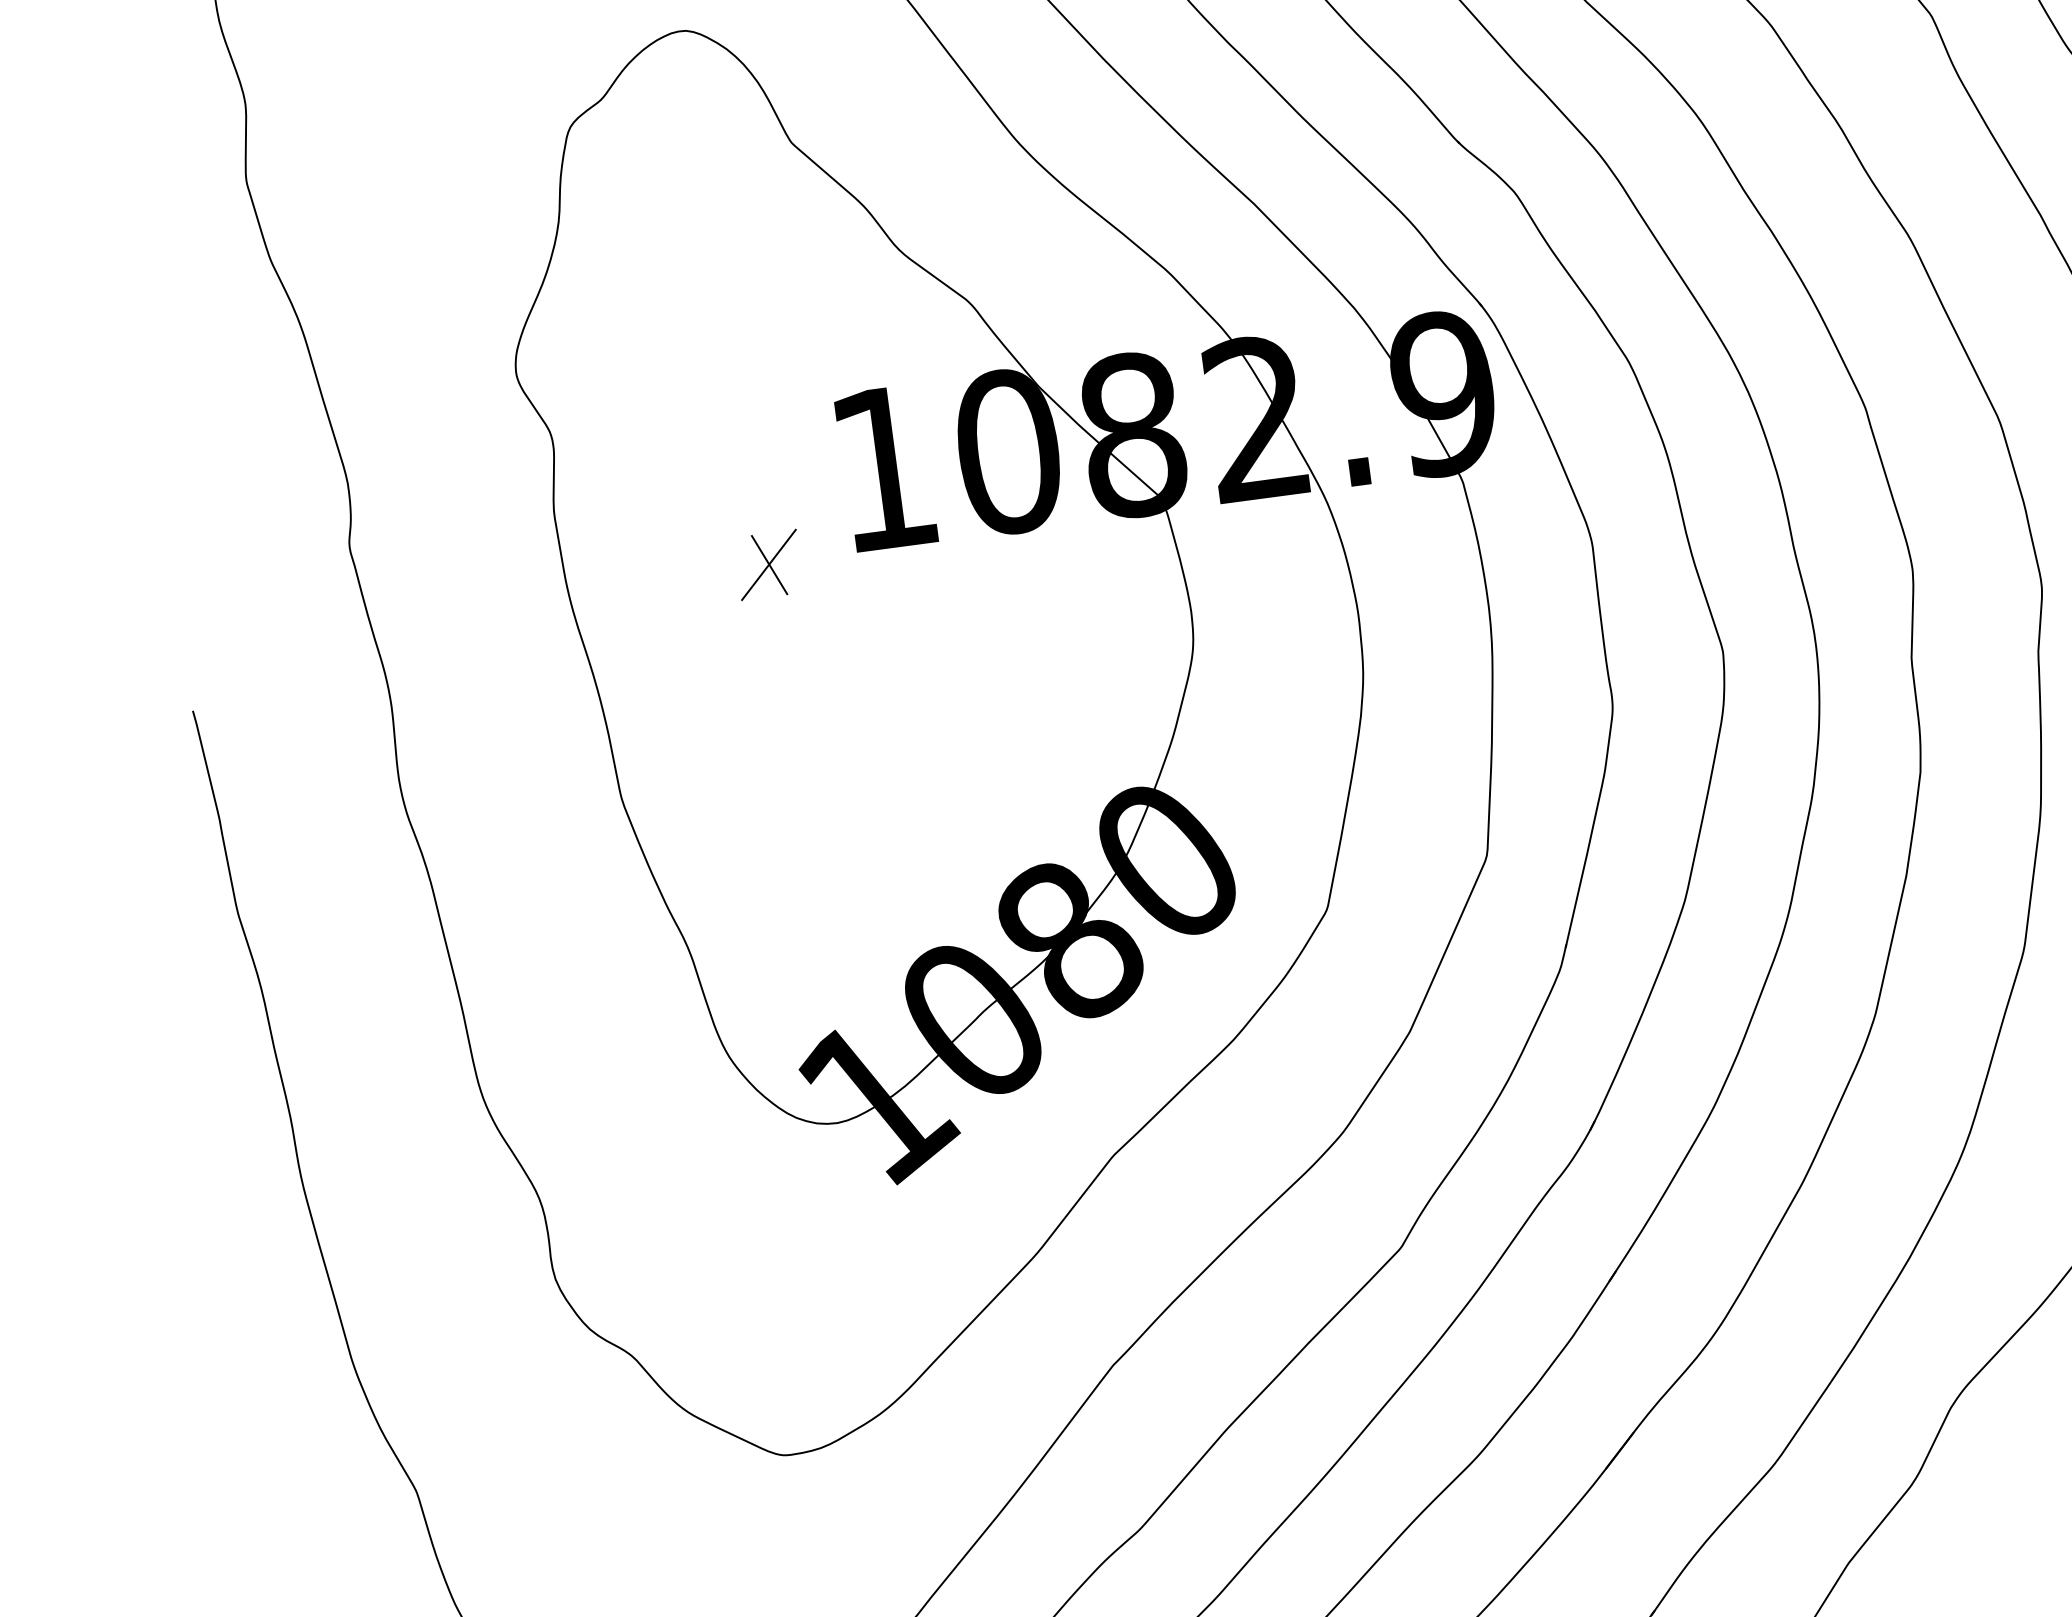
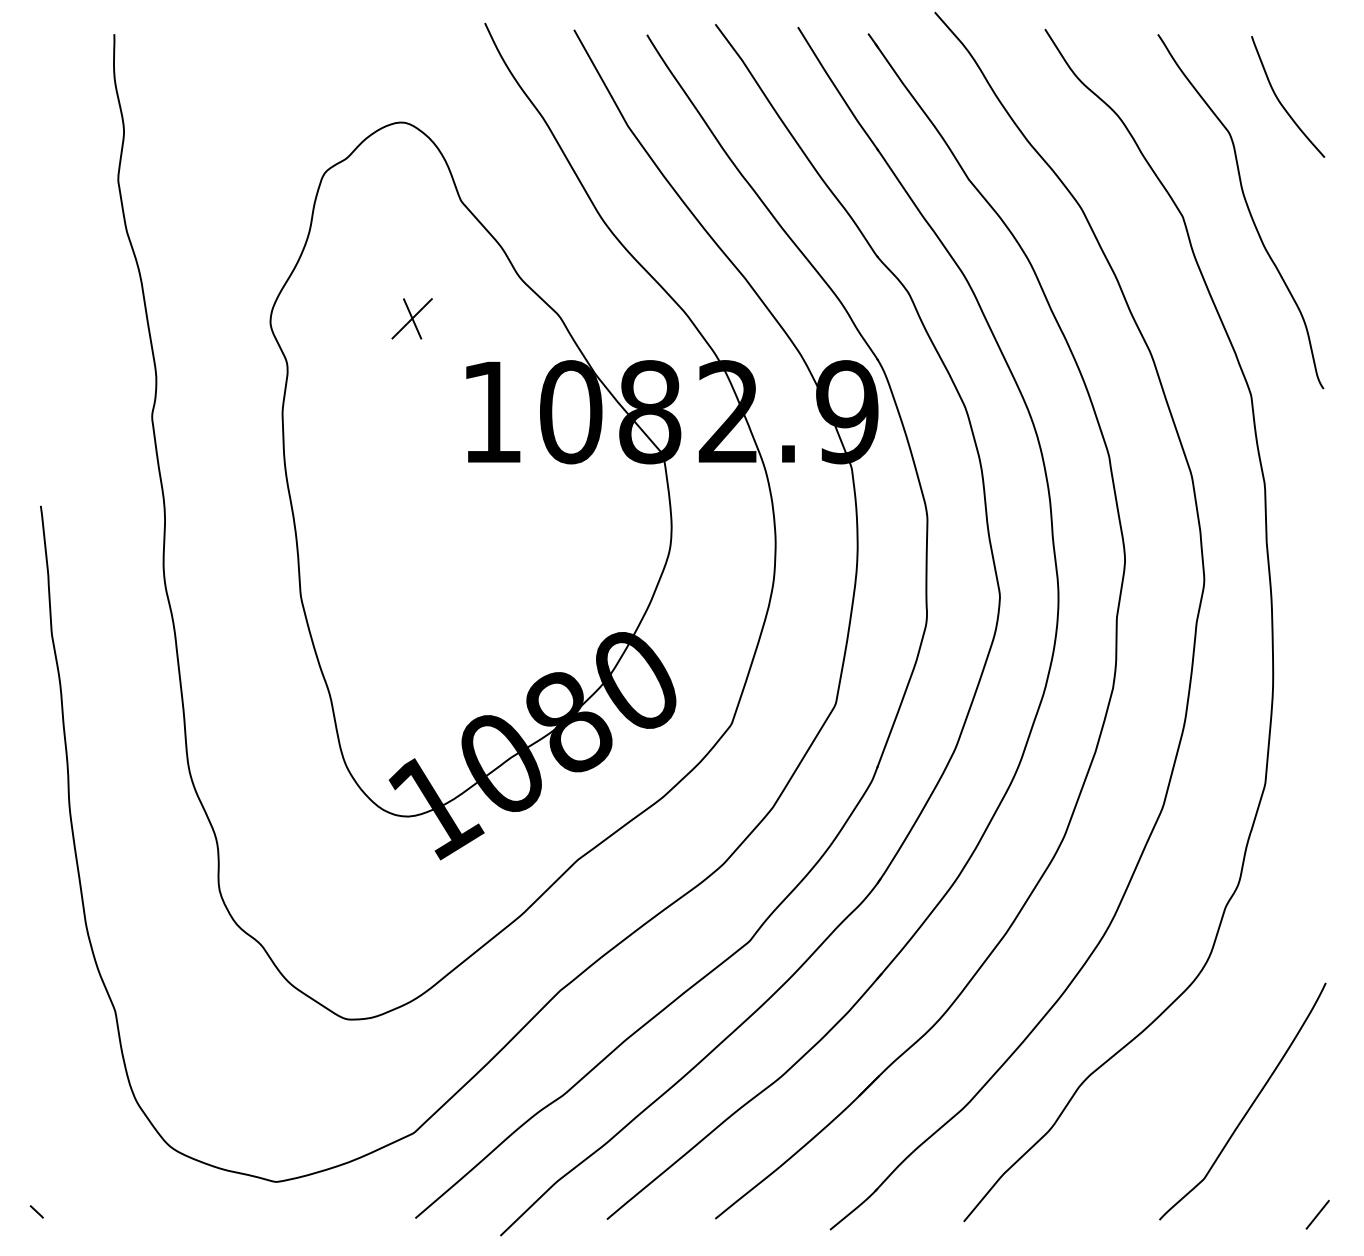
part: (767, 564) -> (411, 318), moved

